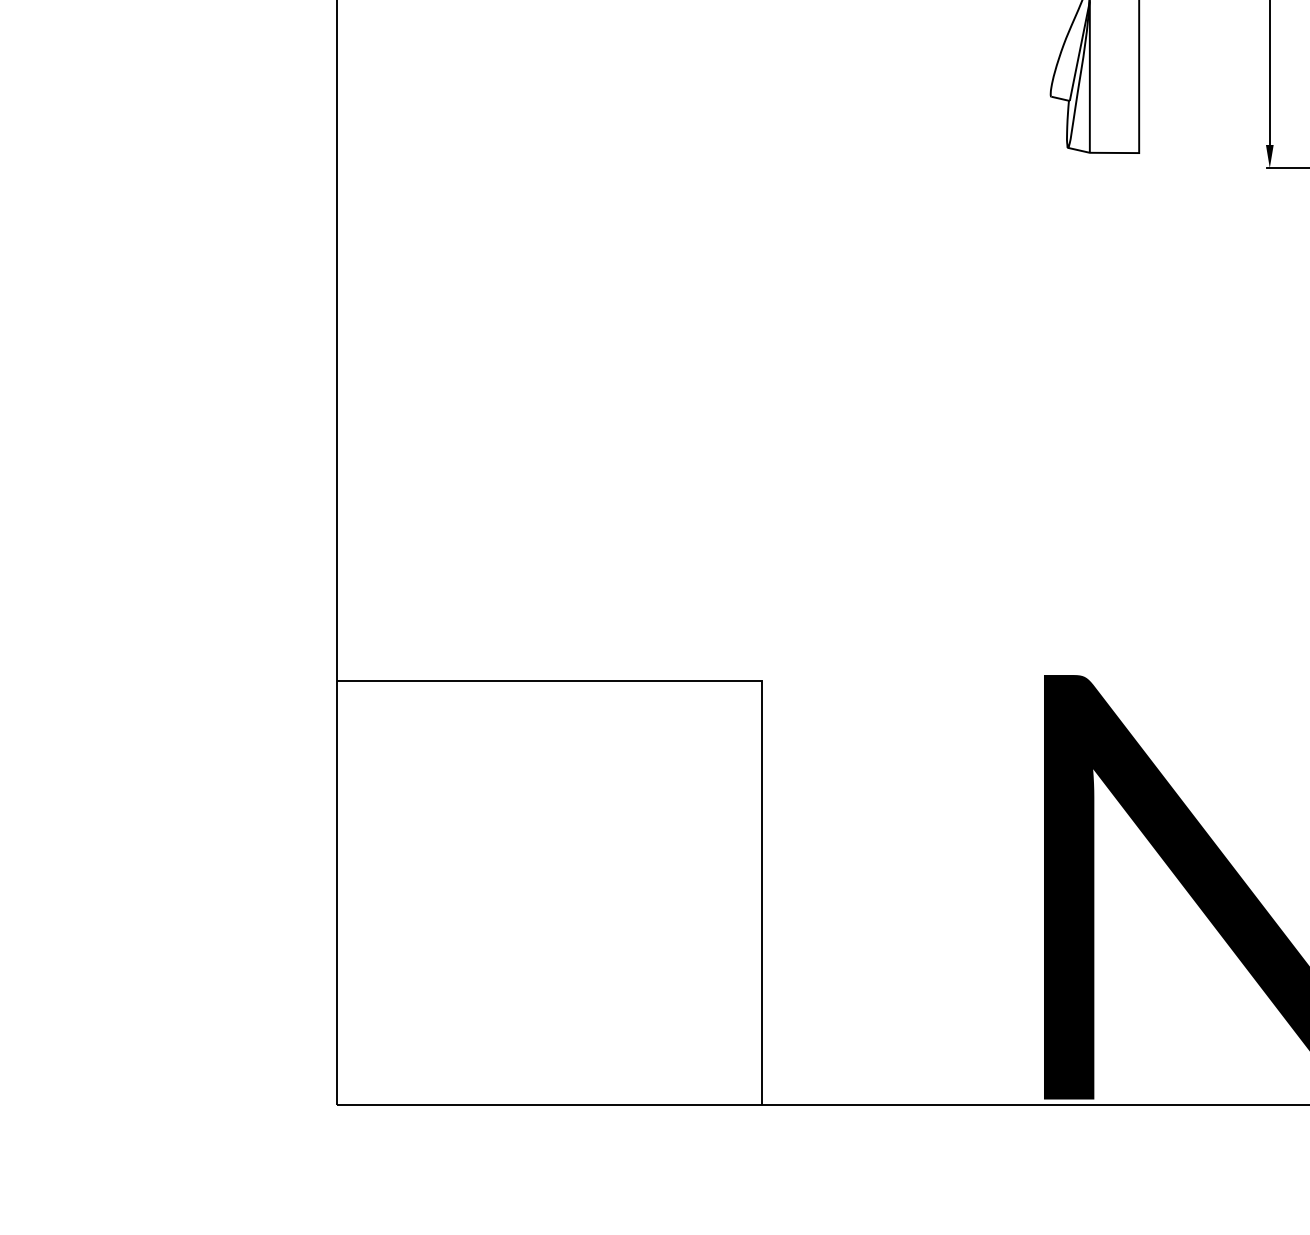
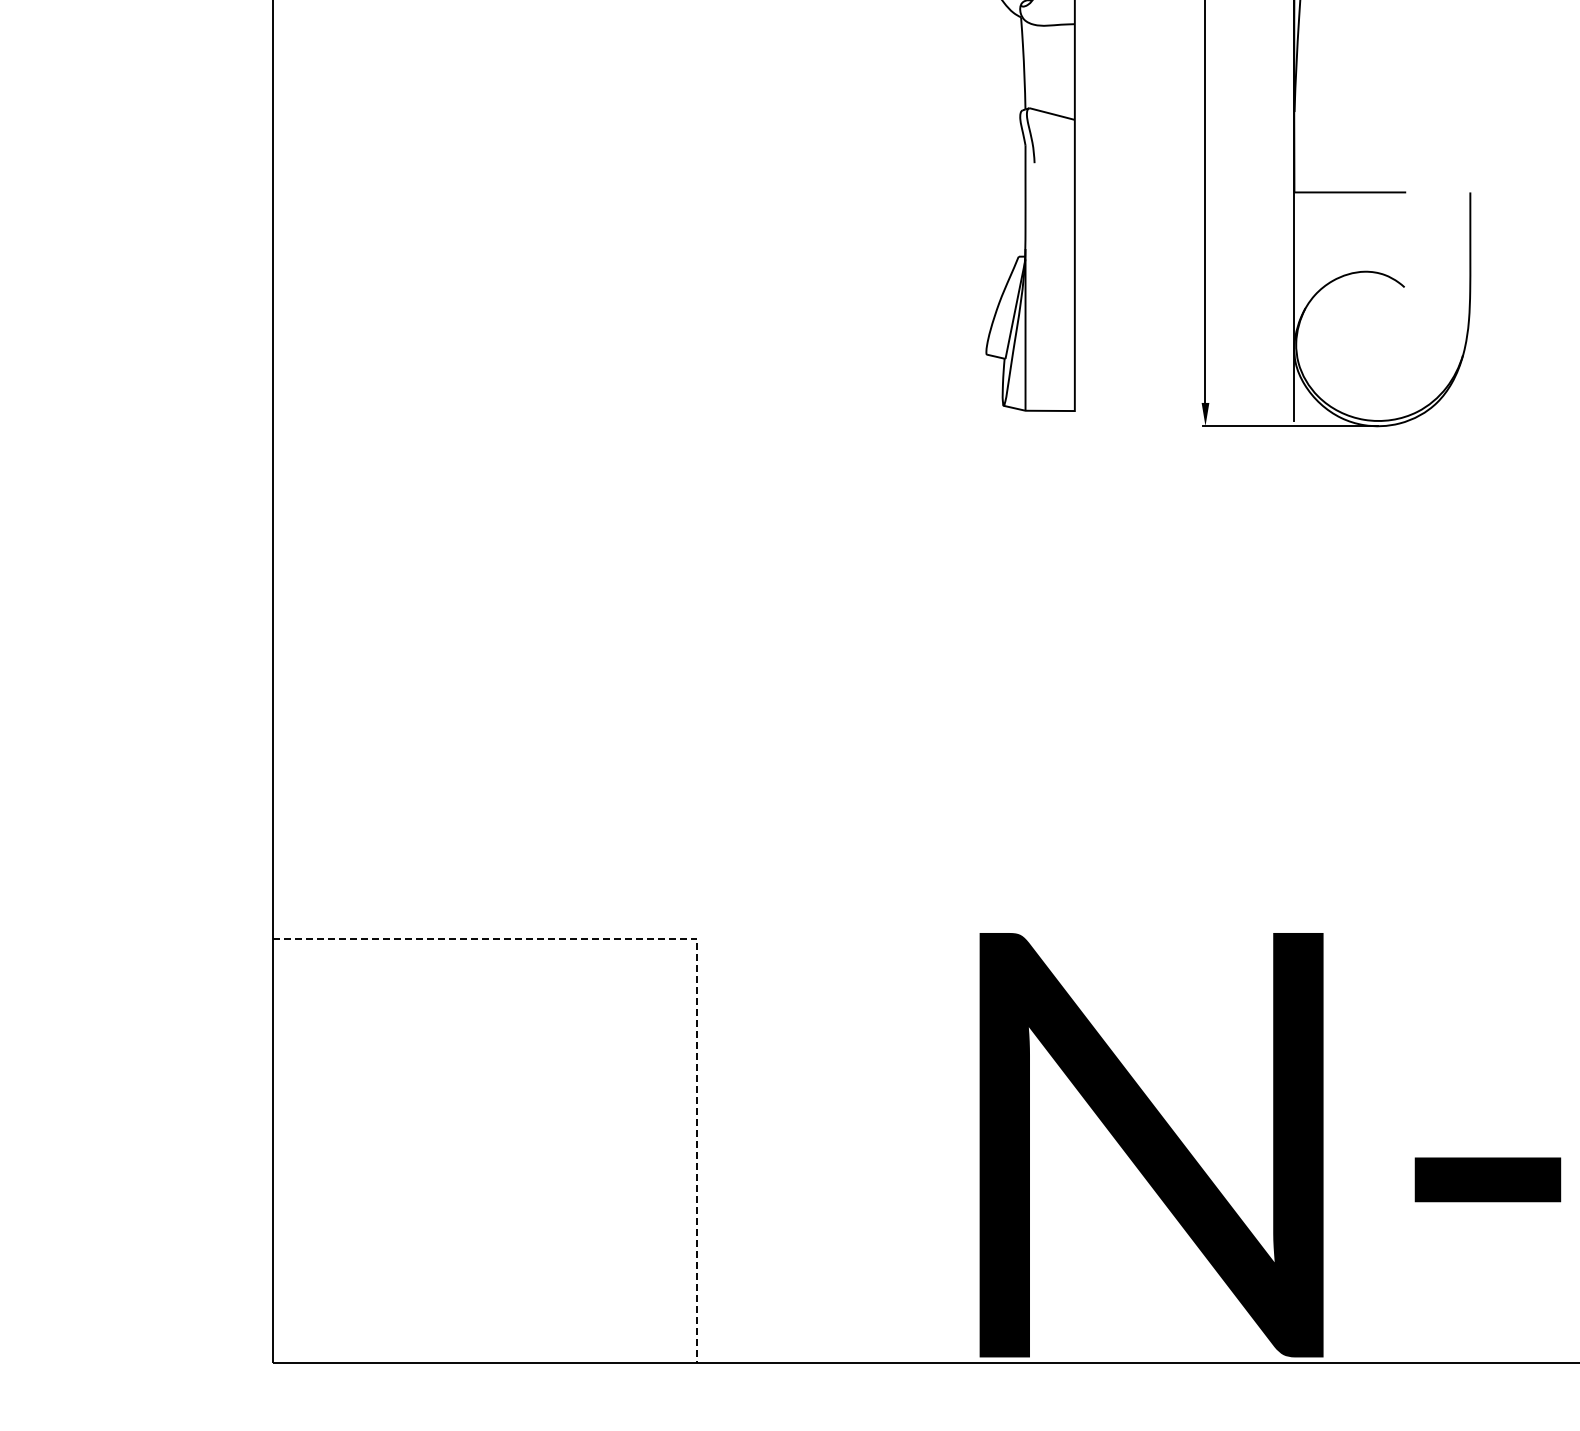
line: (761, 680) -> (697, 938), solid -> dashed

